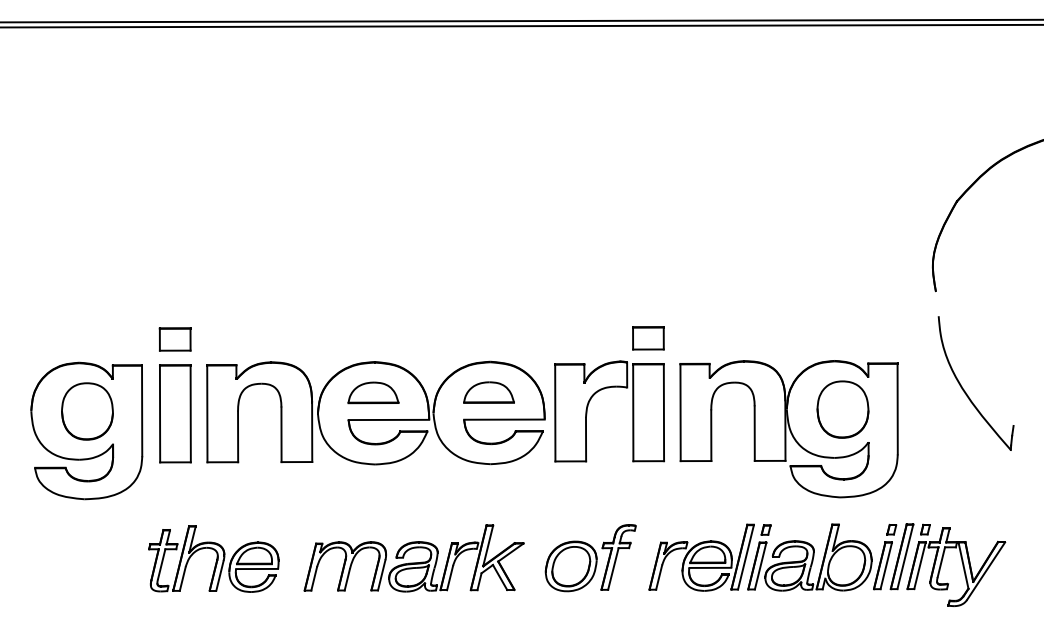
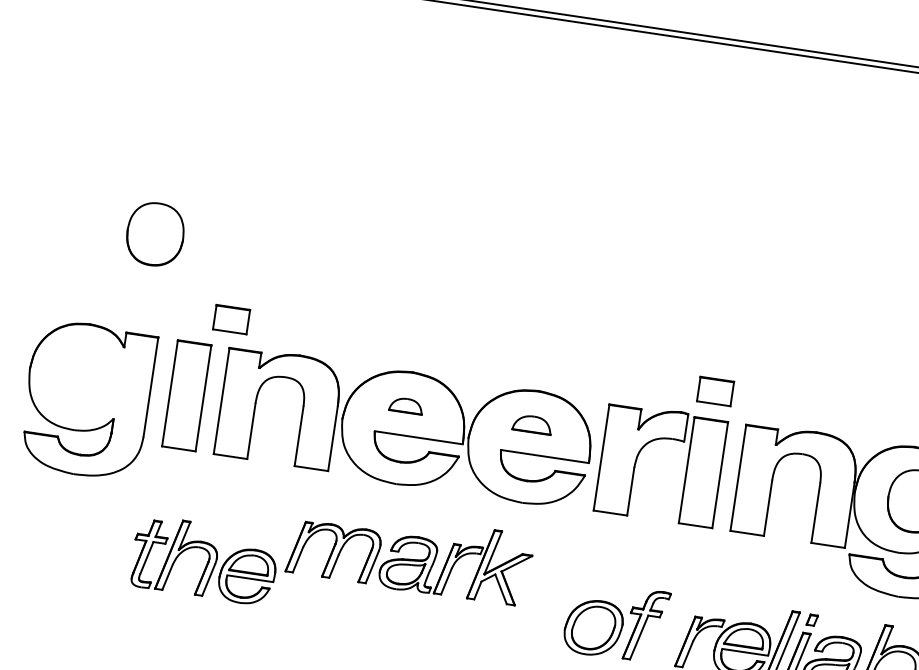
part: (174, 339) -> (230, 319), moved
part: (373, 392) -> (406, 405), size x0.6
part: (488, 392) -> (532, 424), size x0.7
part: (87, 411) -> (155, 234), moved
part: (413, 558) -> (409, 554), moved

